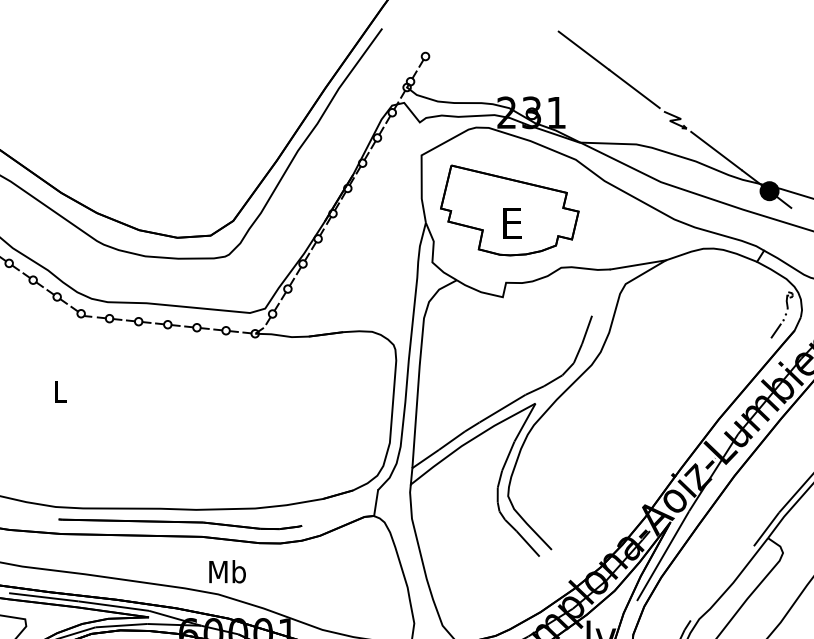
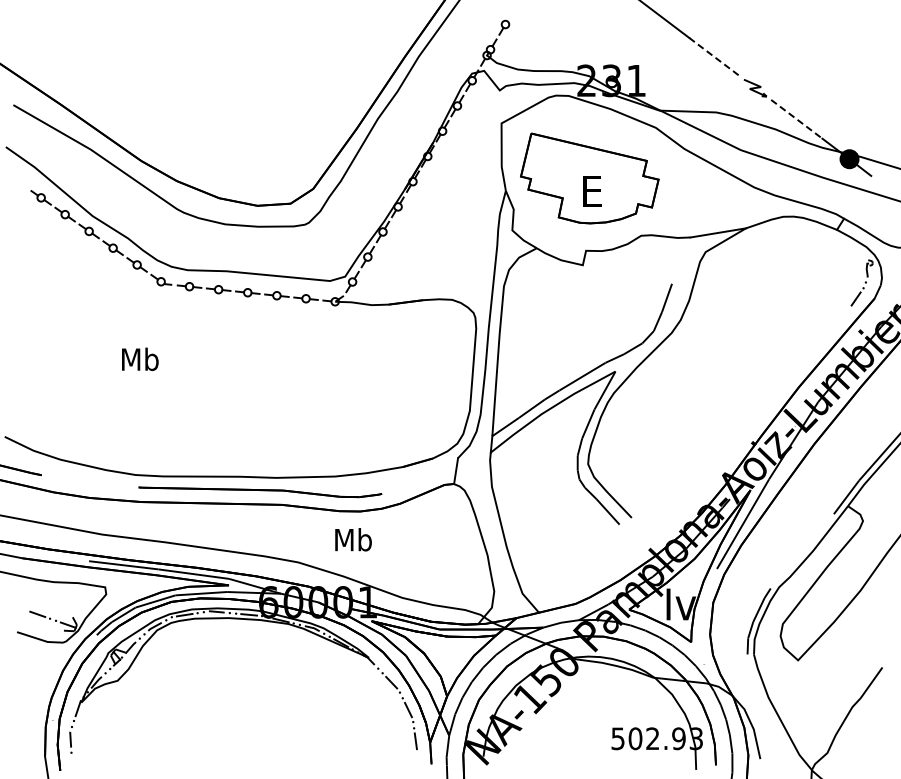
line: (634, 88) -> (714, 56), solid -> dashed
line: (716, 151) -> (796, 119), solid -> dashed
text: (60, 391) -> (140, 359), L -> Mb
text: (227, 571) -> (353, 539), moved

